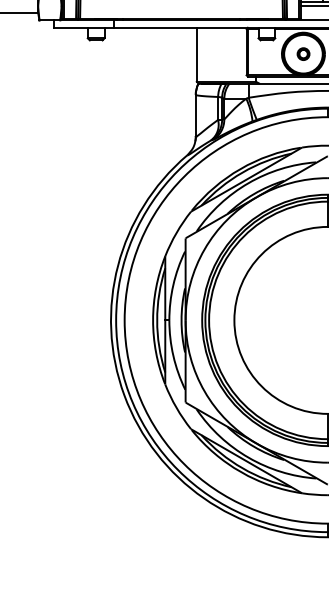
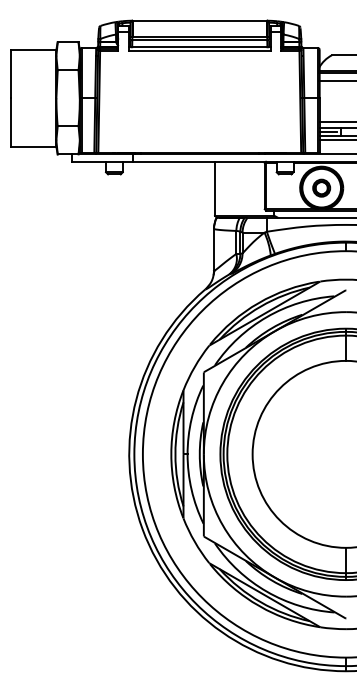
part: (303, 53) -> (321, 187), size x1.43

